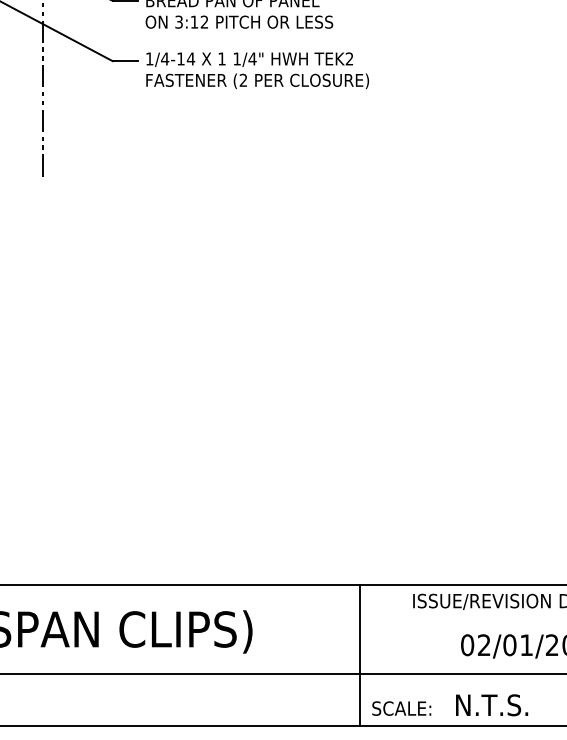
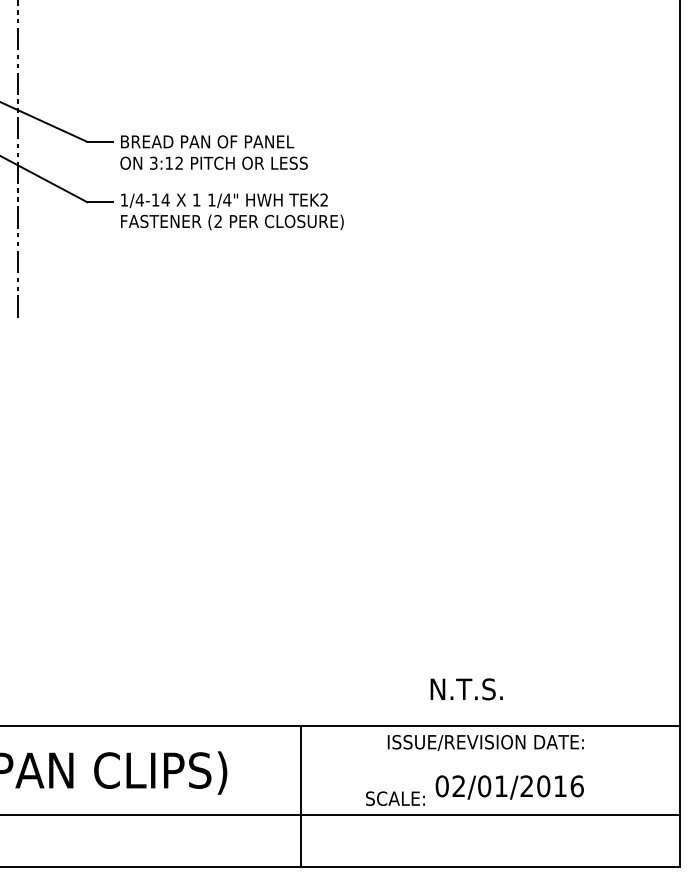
line: (359, 655) -> (301, 796), moved
text: (491, 705) -> (466, 689), moved
text: (401, 708) -> (395, 798), moved

